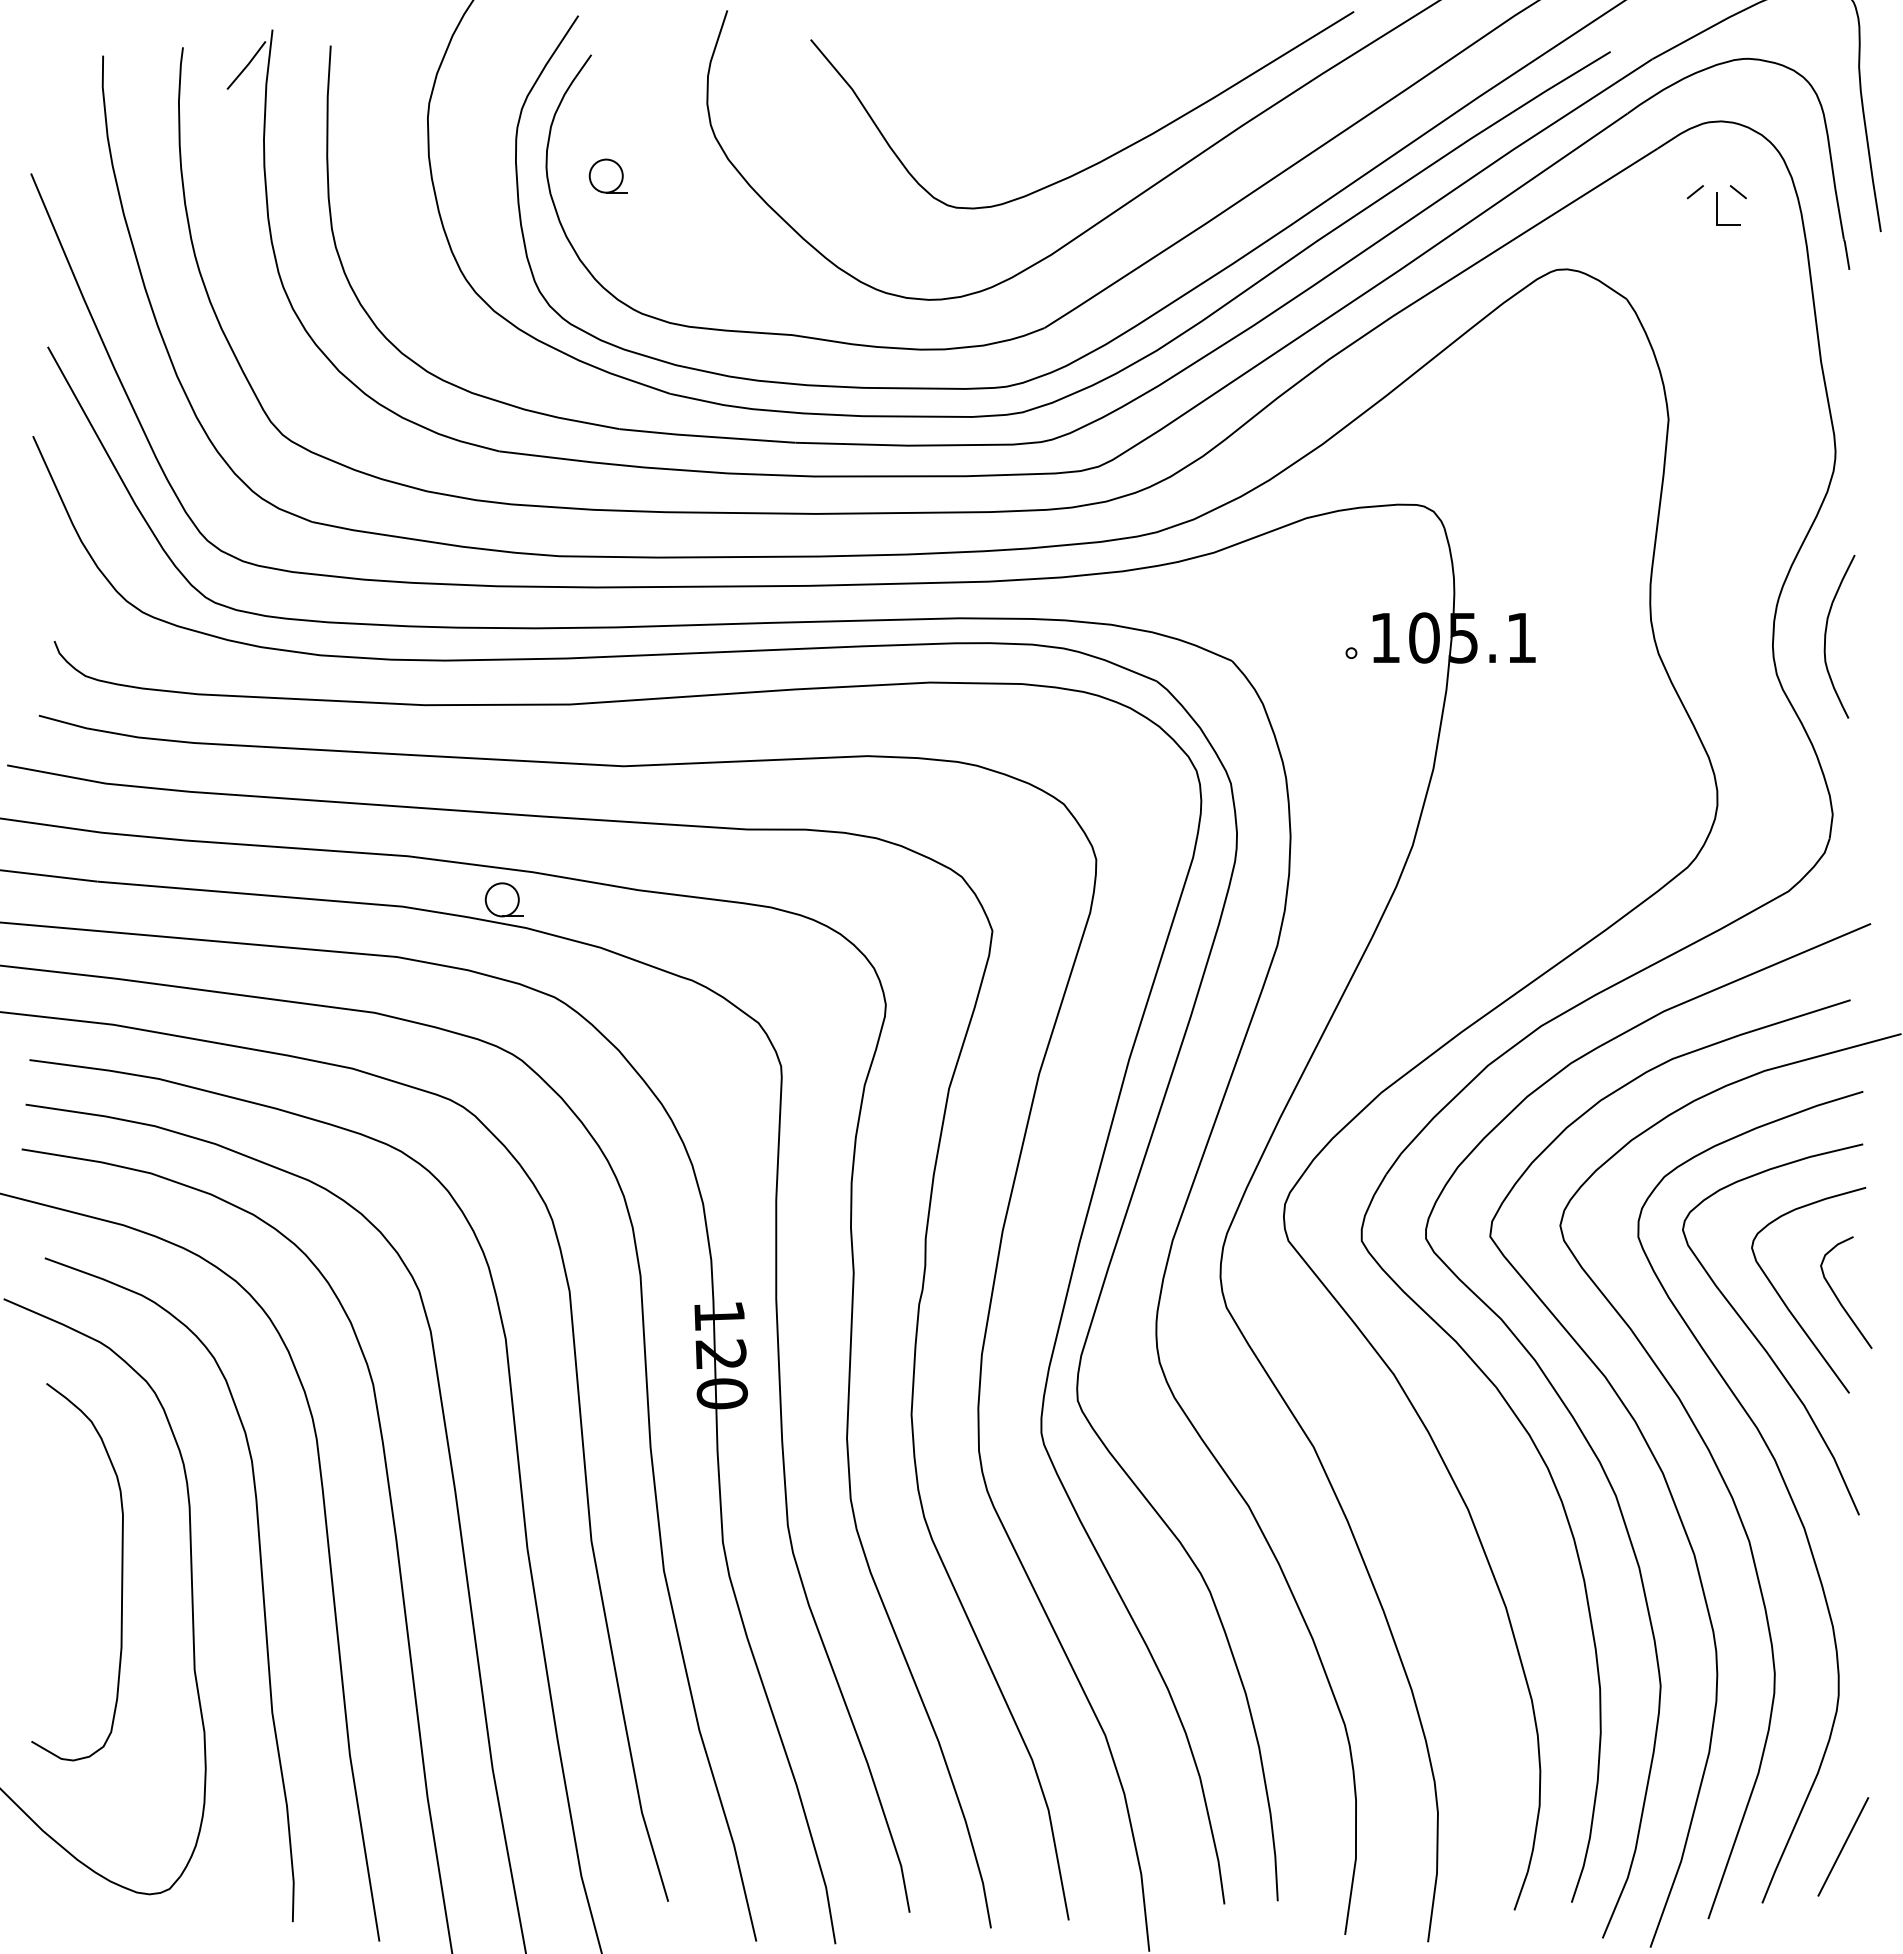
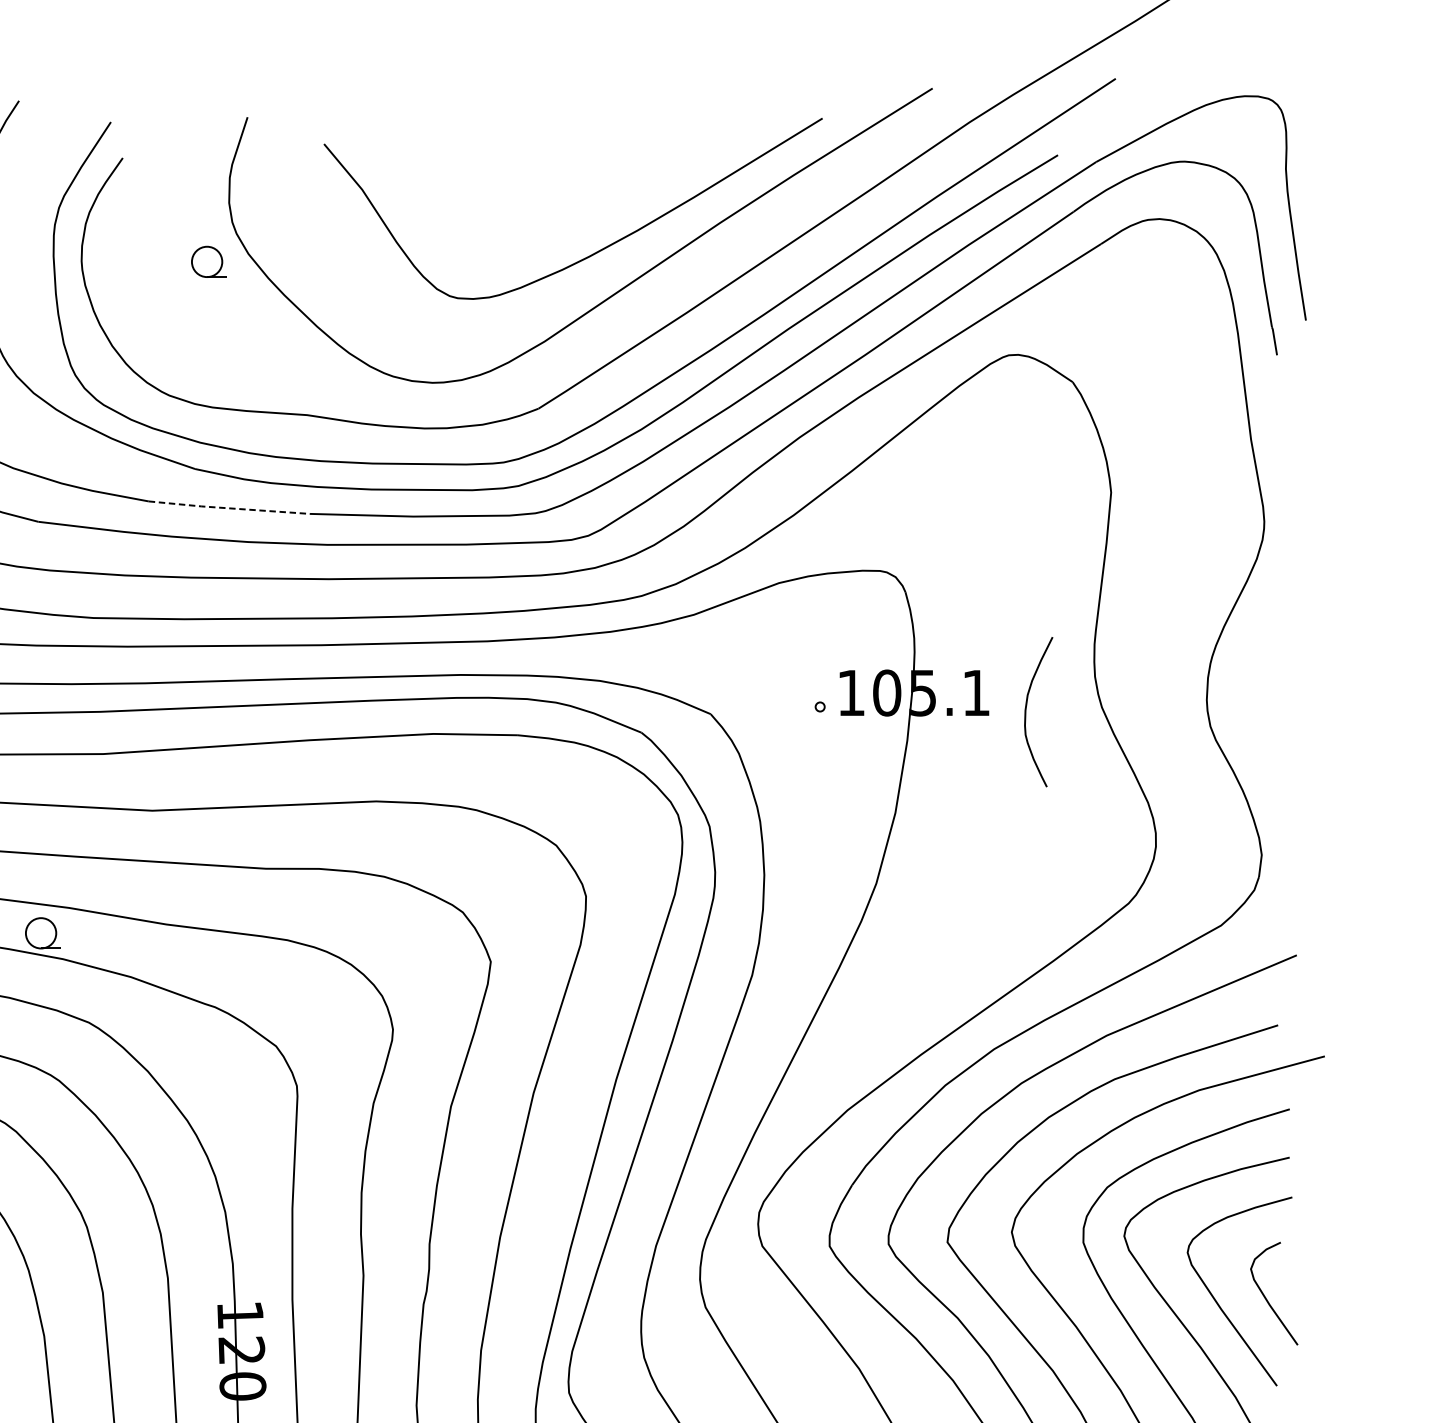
part: (607, 175) -> (208, 261), moved
part: (1716, 205) -> (1155, 296), removed
line: (706, 436) -> (228, 508), solid -> dashed
curve: (1826, 636) -> (1026, 711), moved

